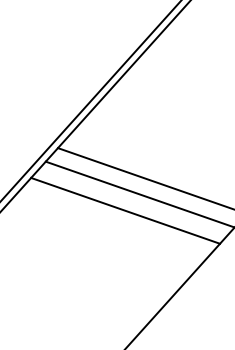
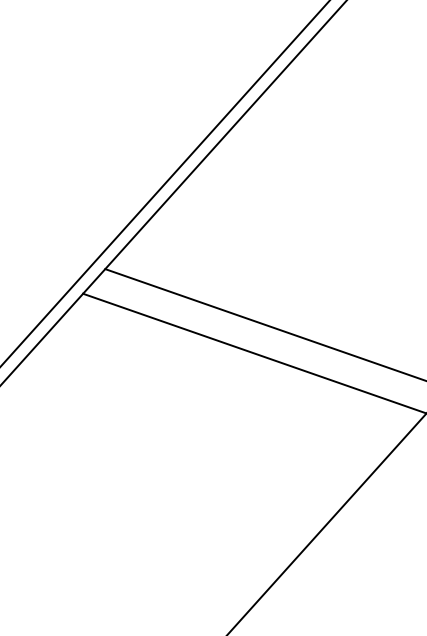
line: (125, 210) -> (228, 382), removed

